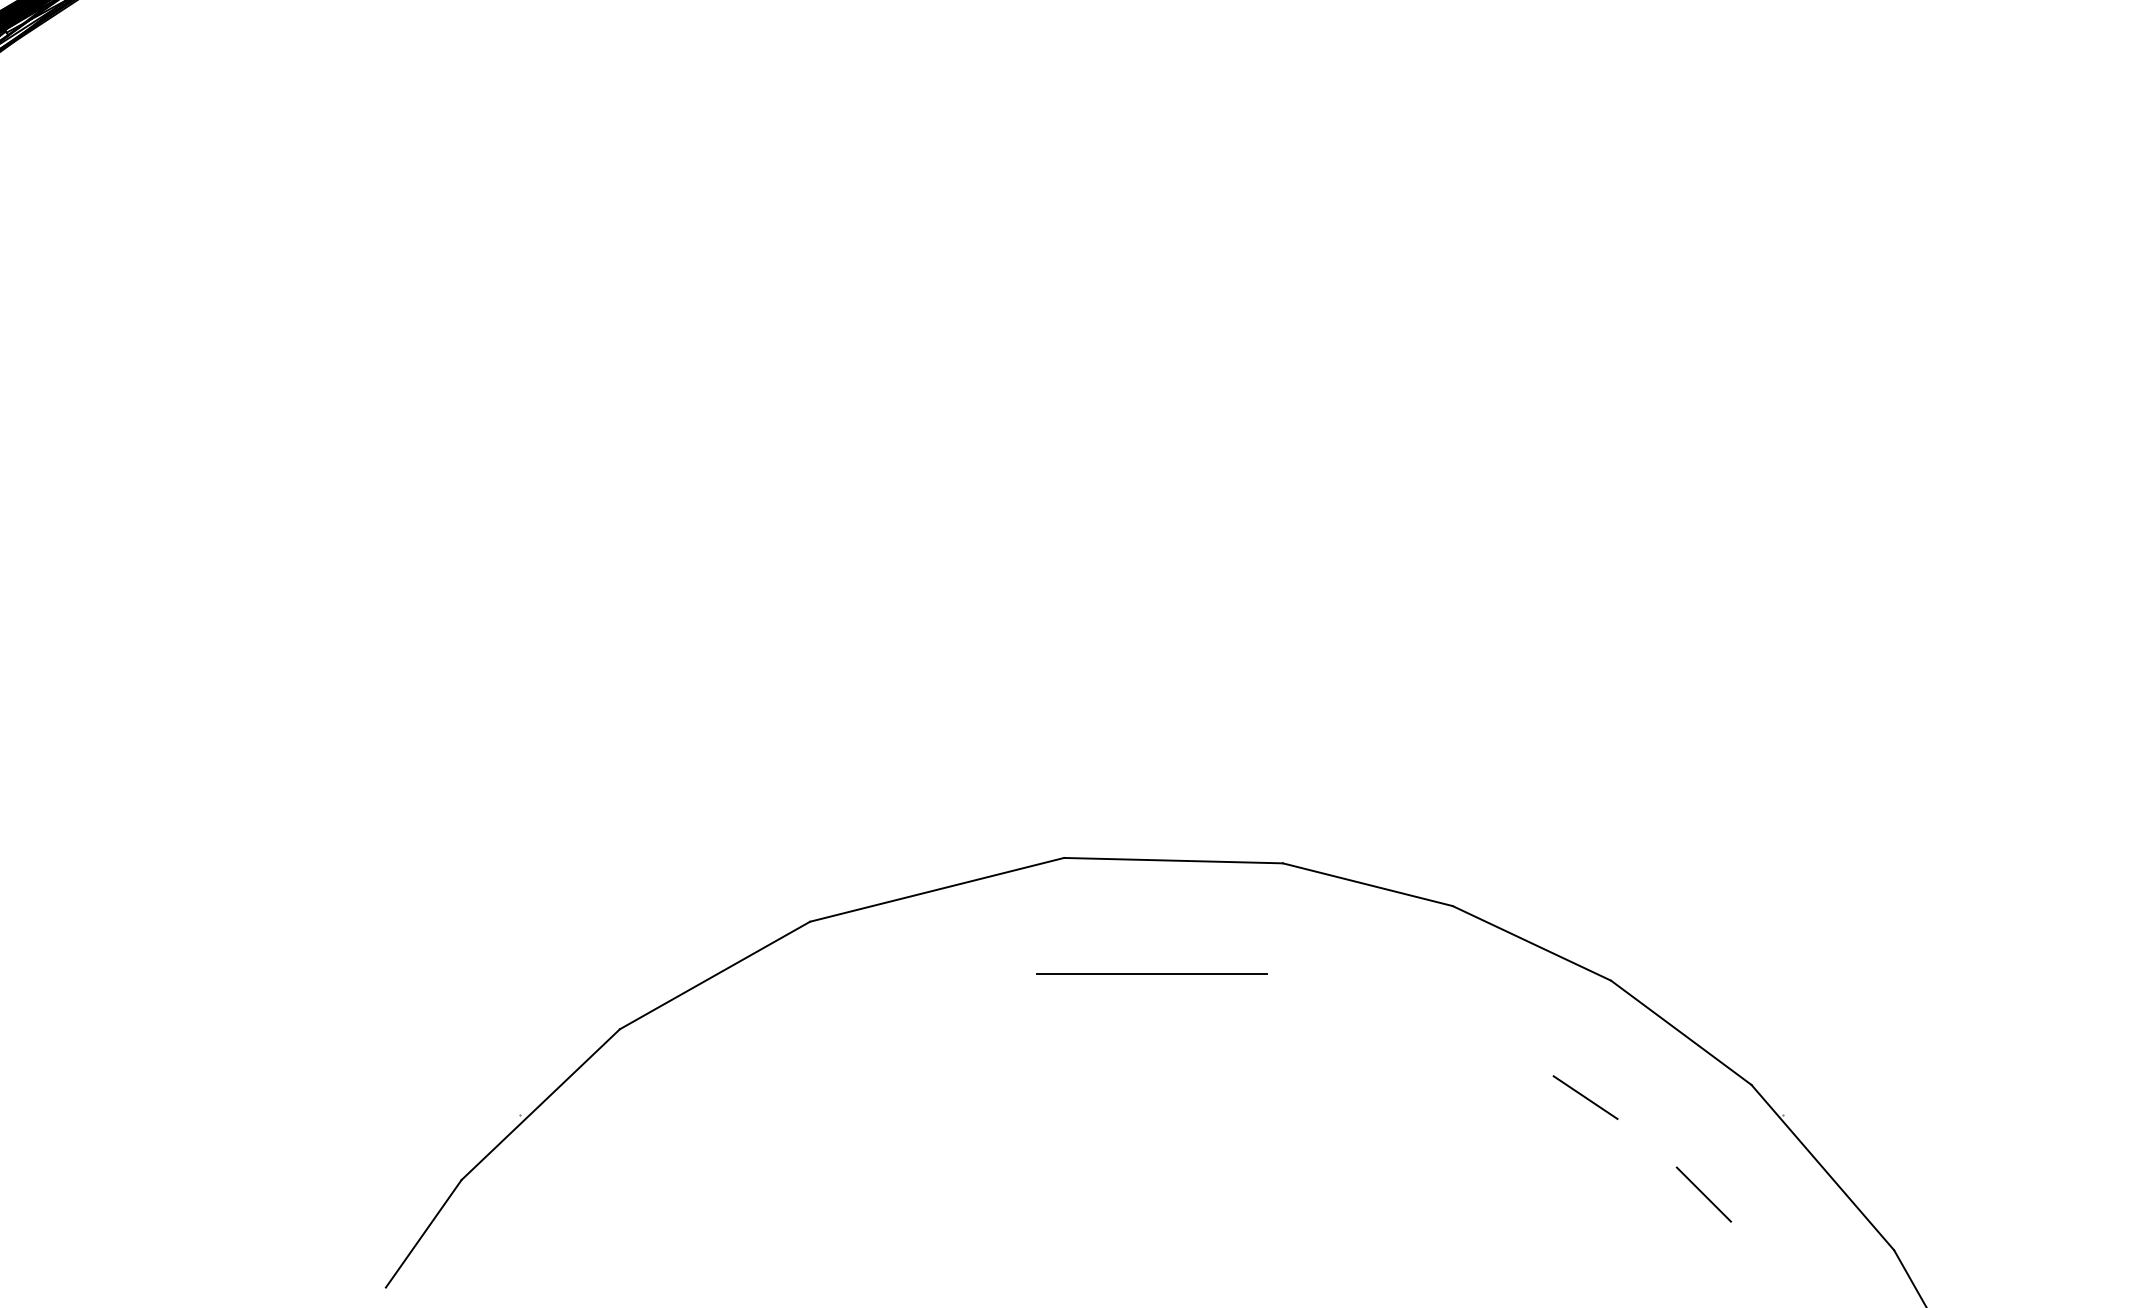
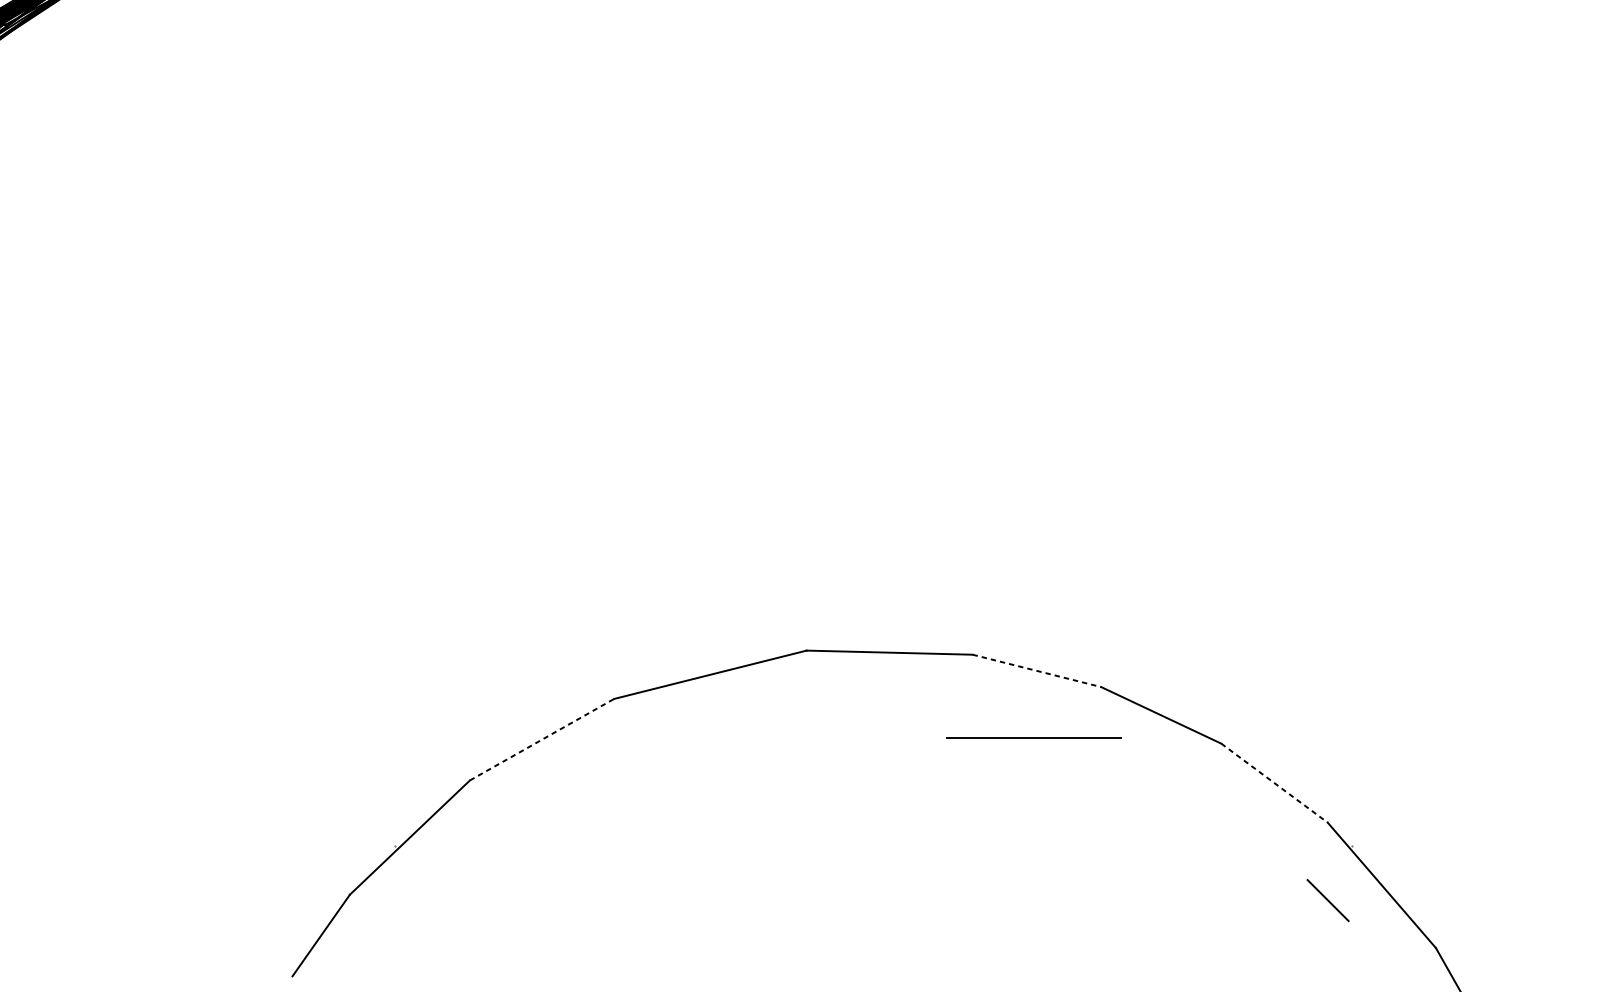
line: (1368, 884) -> (1037, 670), solid -> dashed
line: (1151, 973) -> (1033, 738), moved
line: (715, 975) -> (542, 739), solid -> dashed
line: (1681, 1033) -> (1274, 783), solid -> dashed
line: (1585, 1097) -> (1201, 832), removed
line: (1703, 1194) -> (1327, 900), moved

